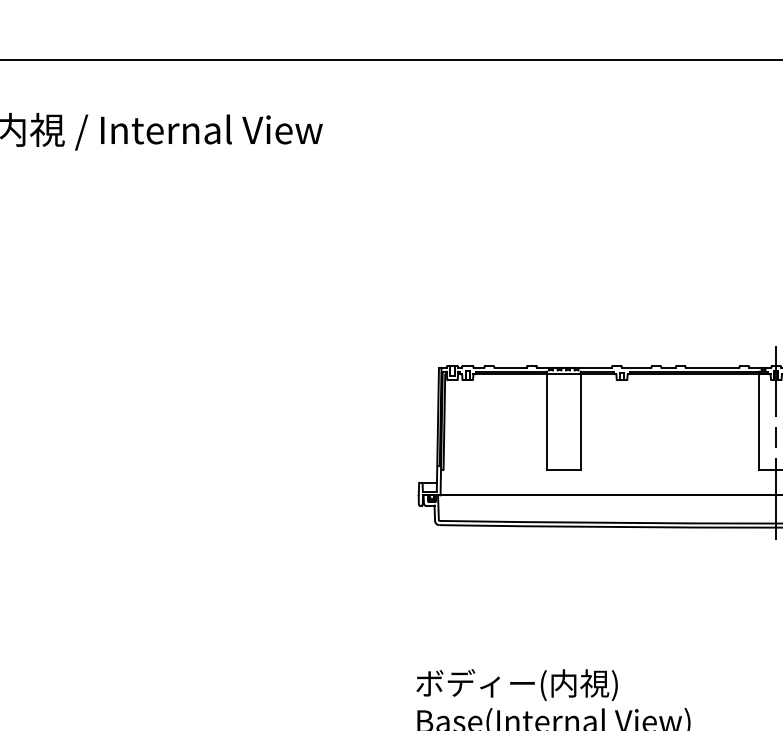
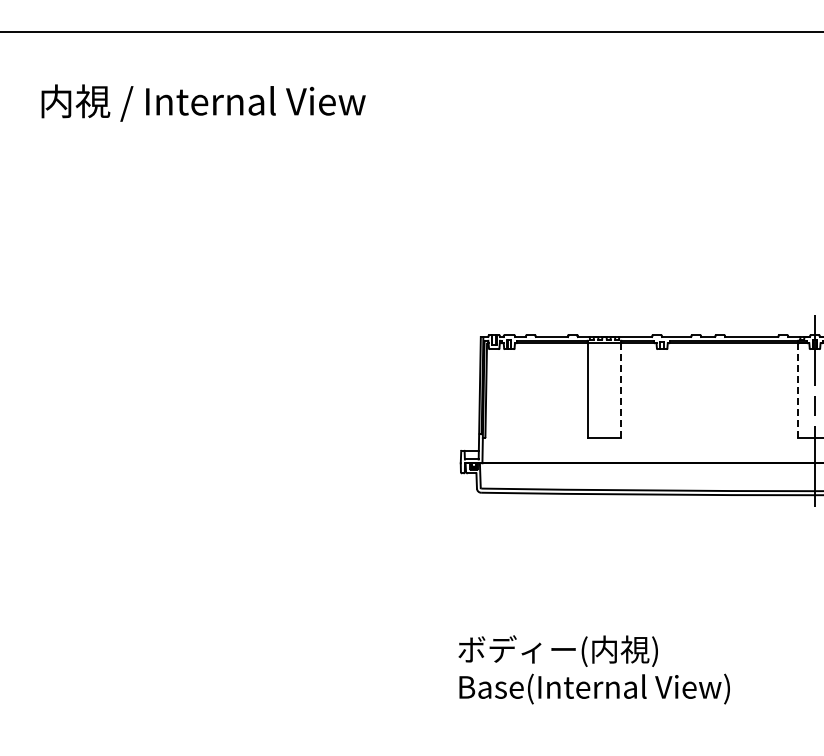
line: (580, 420) -> (621, 389), solid -> dashed
line: (759, 420) -> (798, 389), solid -> dashed

